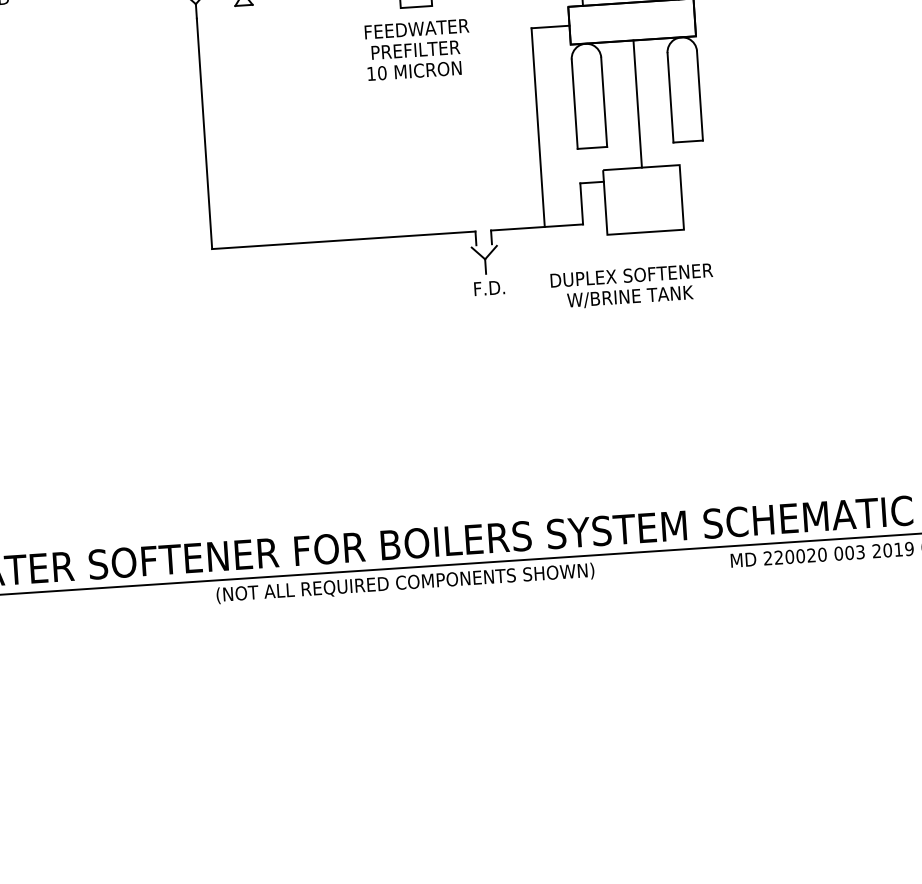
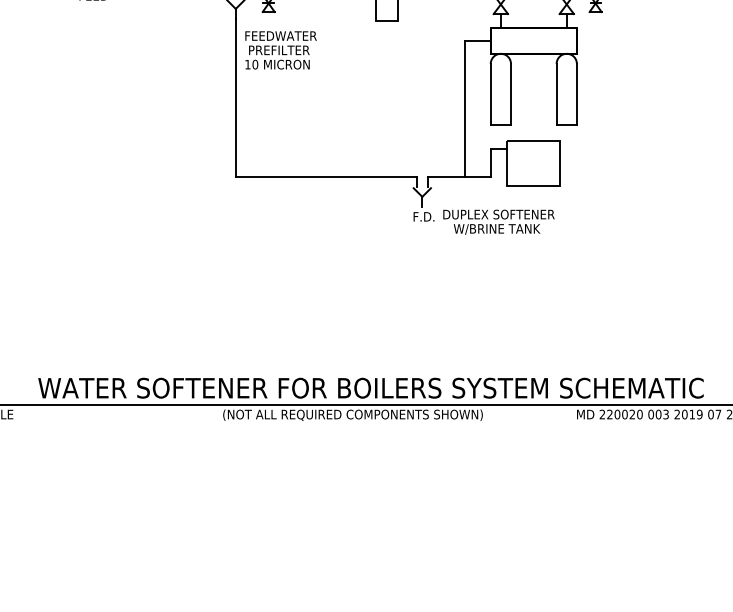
text: (417, 50) -> (280, 50), moved
line: (637, 104) -> (533, 97), removed
text: (631, 285) -> (498, 221), moved

